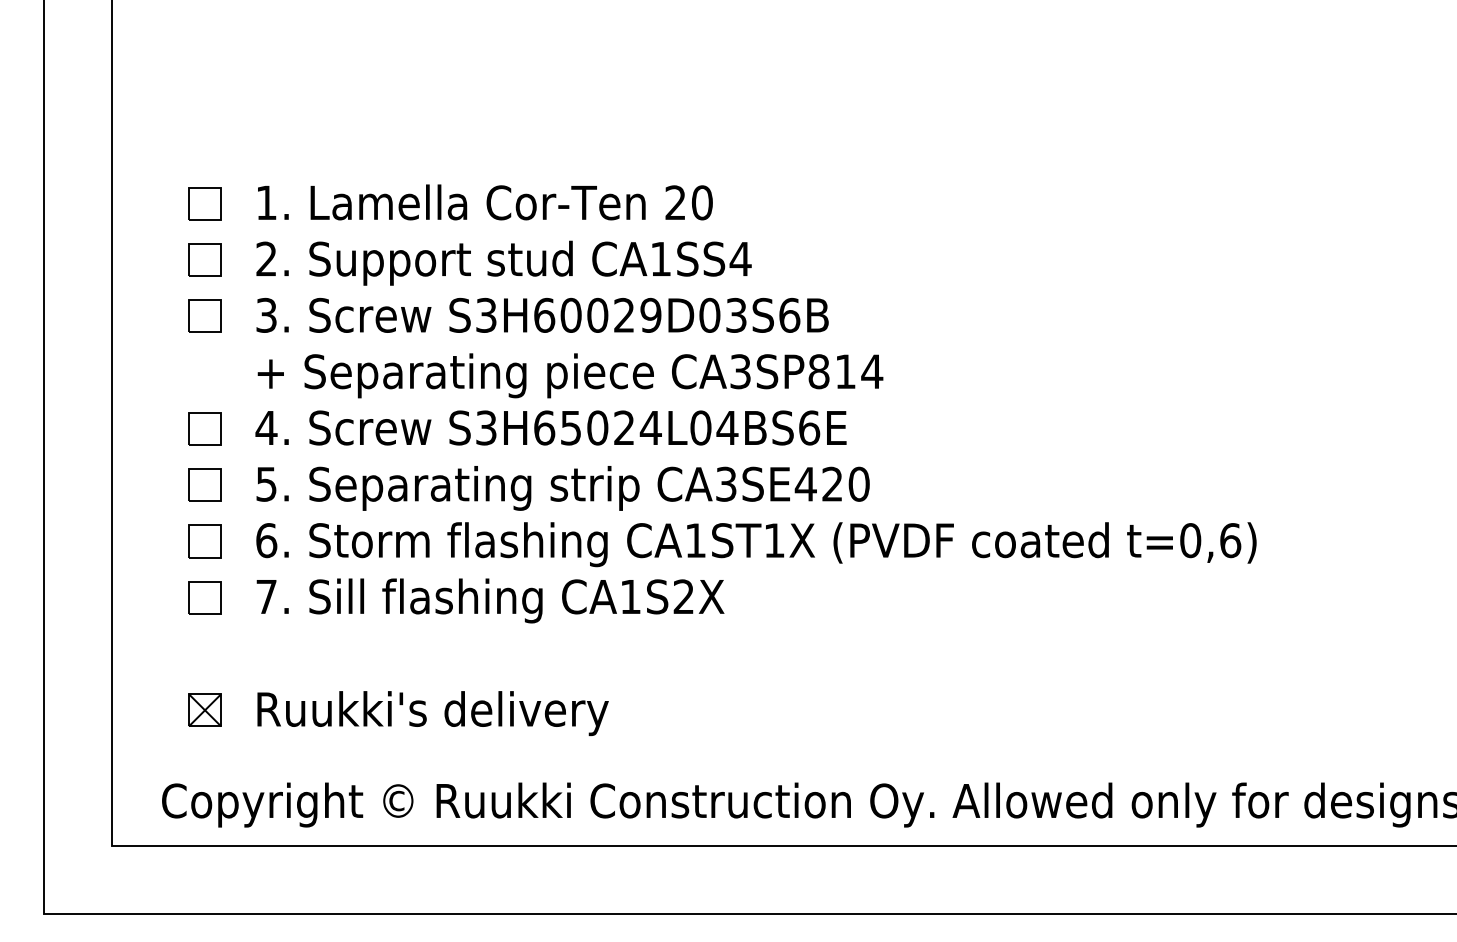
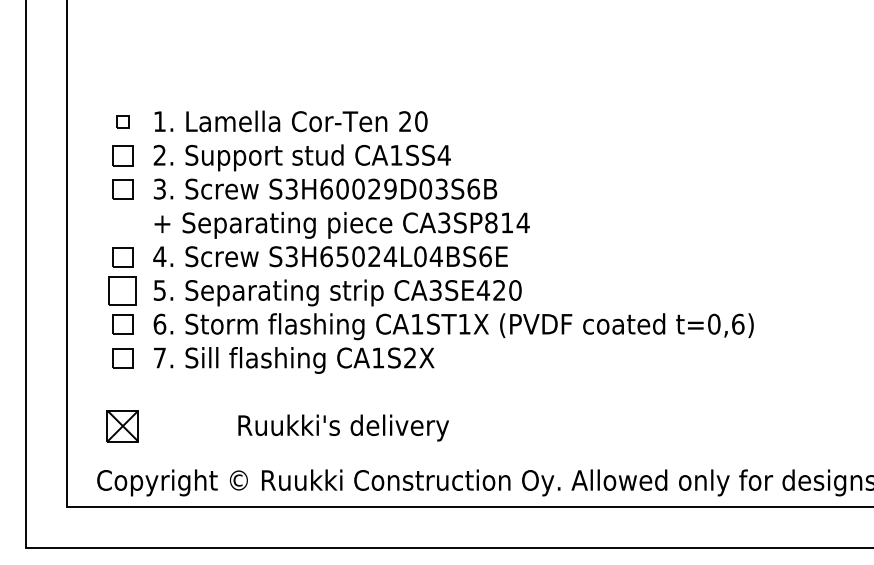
part: (204, 202) -> (122, 121), size x0.6
part: (204, 484) -> (122, 290), size x1.4
part: (204, 709) -> (122, 425), size x1.6
text: (432, 712) -> (343, 427), moved

